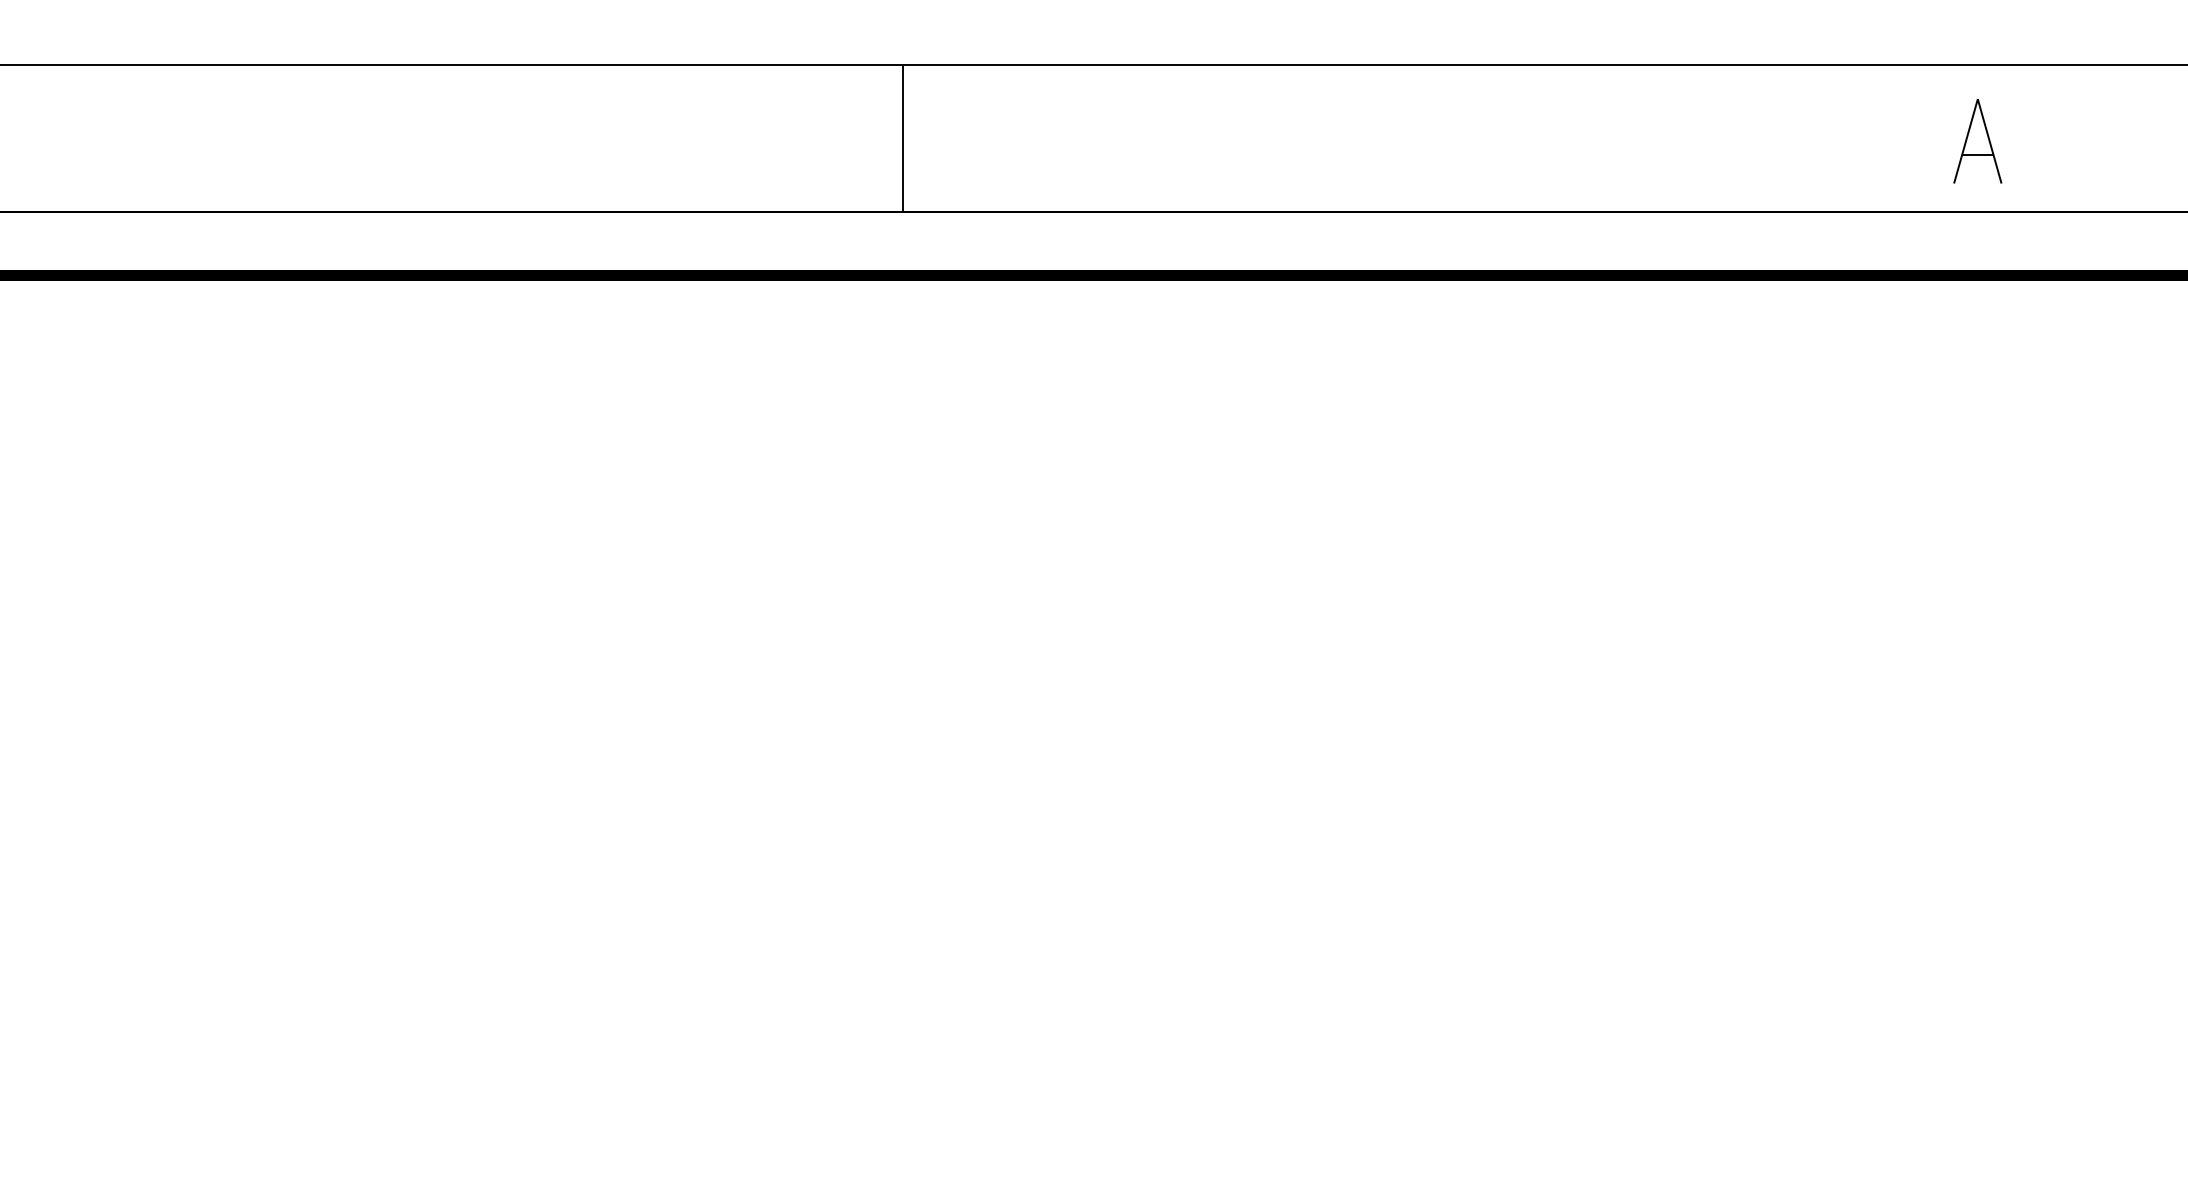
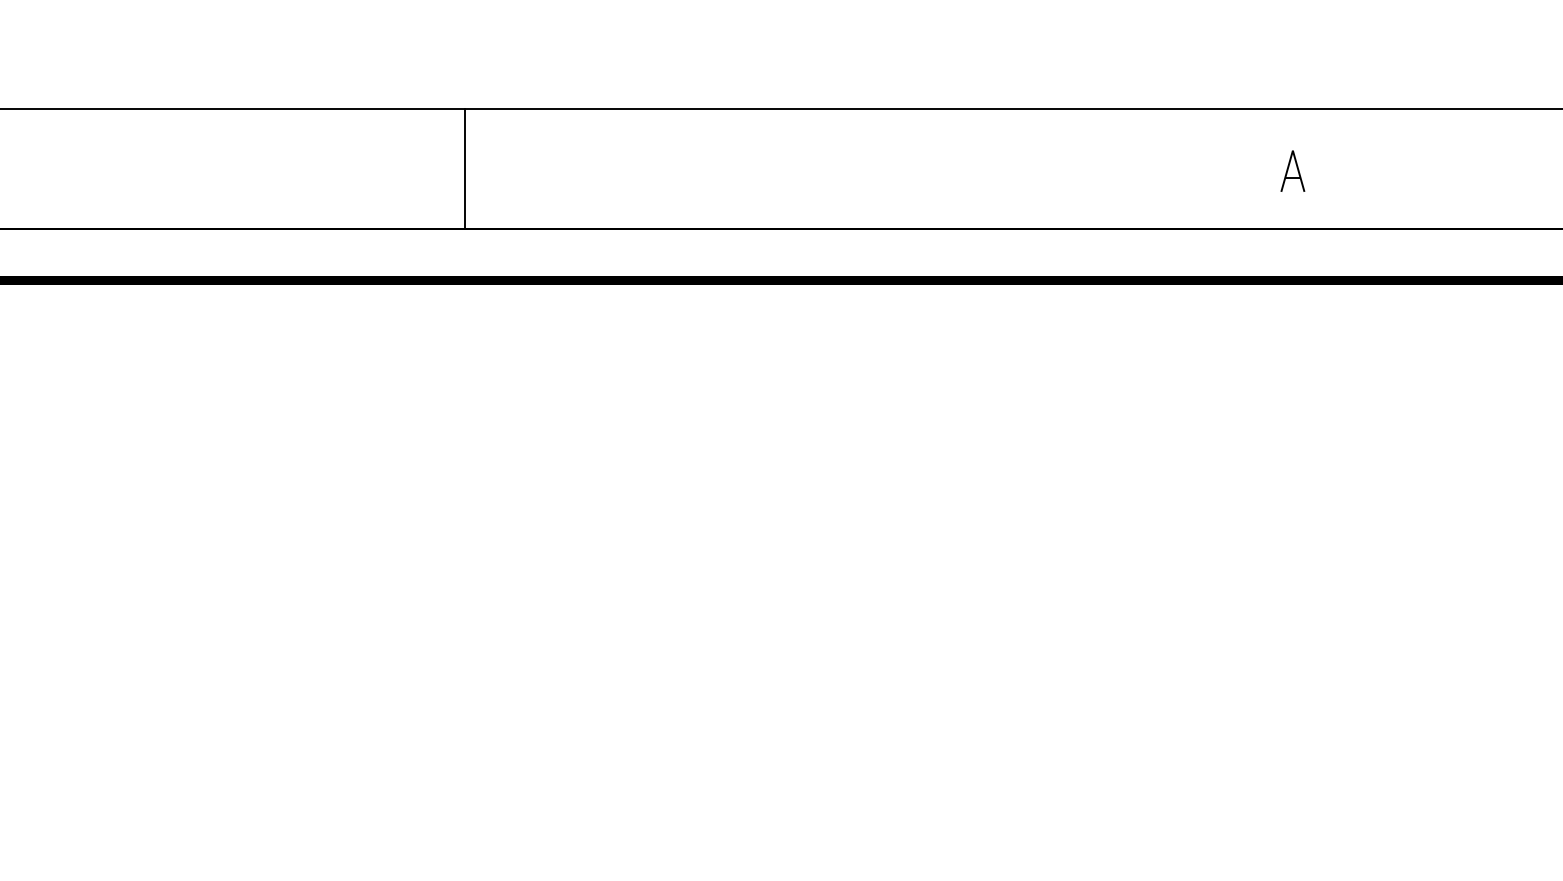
line: (903, 138) -> (465, 168), moved
part: (1977, 141) -> (1292, 171), size x0.6

